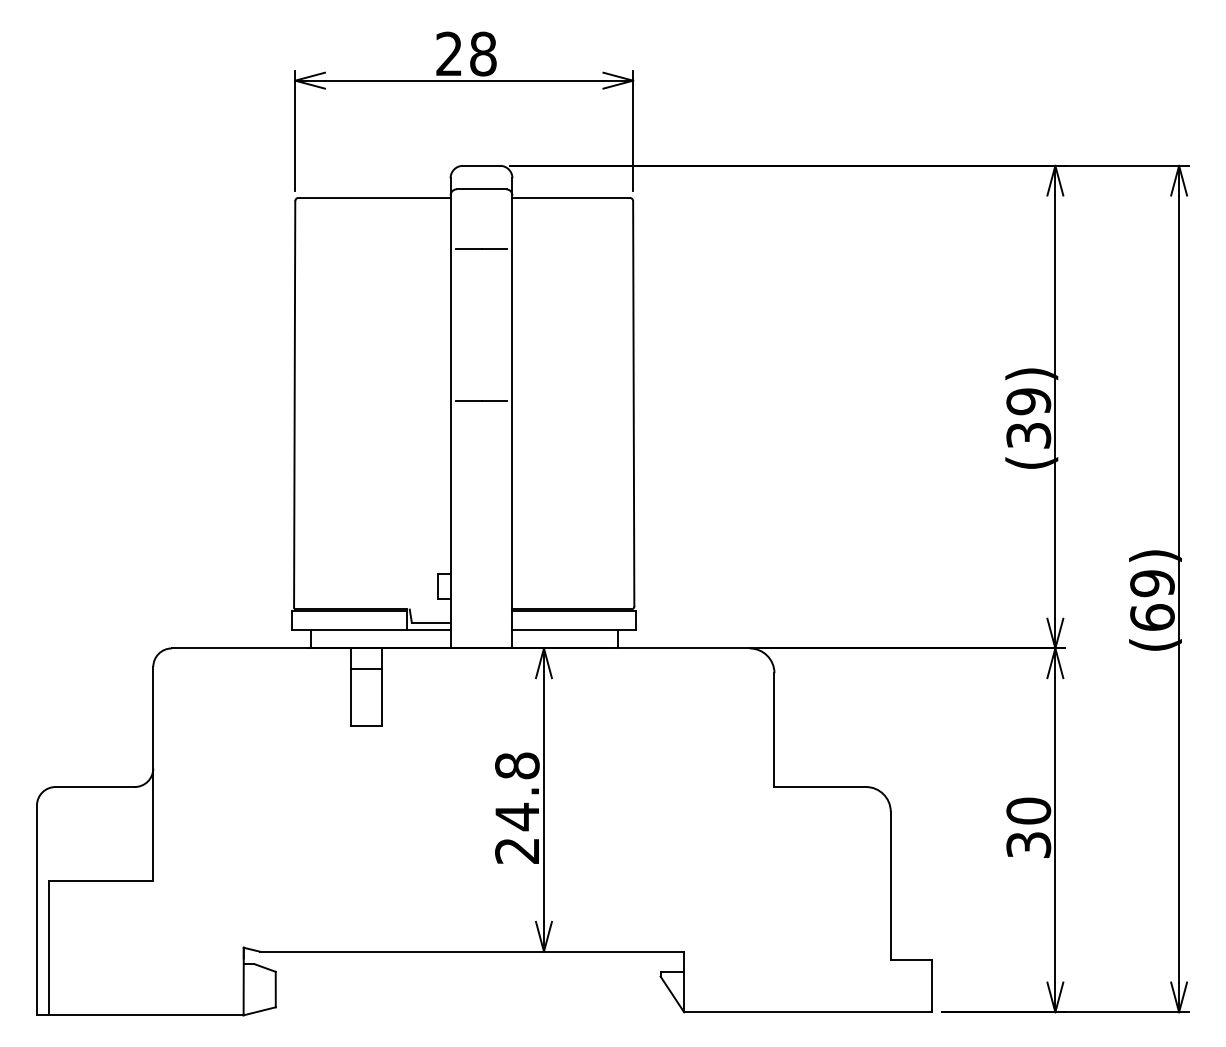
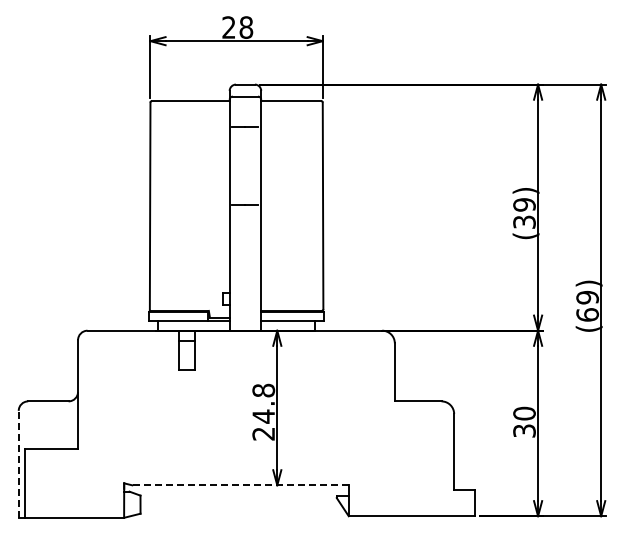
line: (36, 908) -> (18, 463), solid -> dashed
line: (471, 951) -> (240, 485), solid -> dashed

